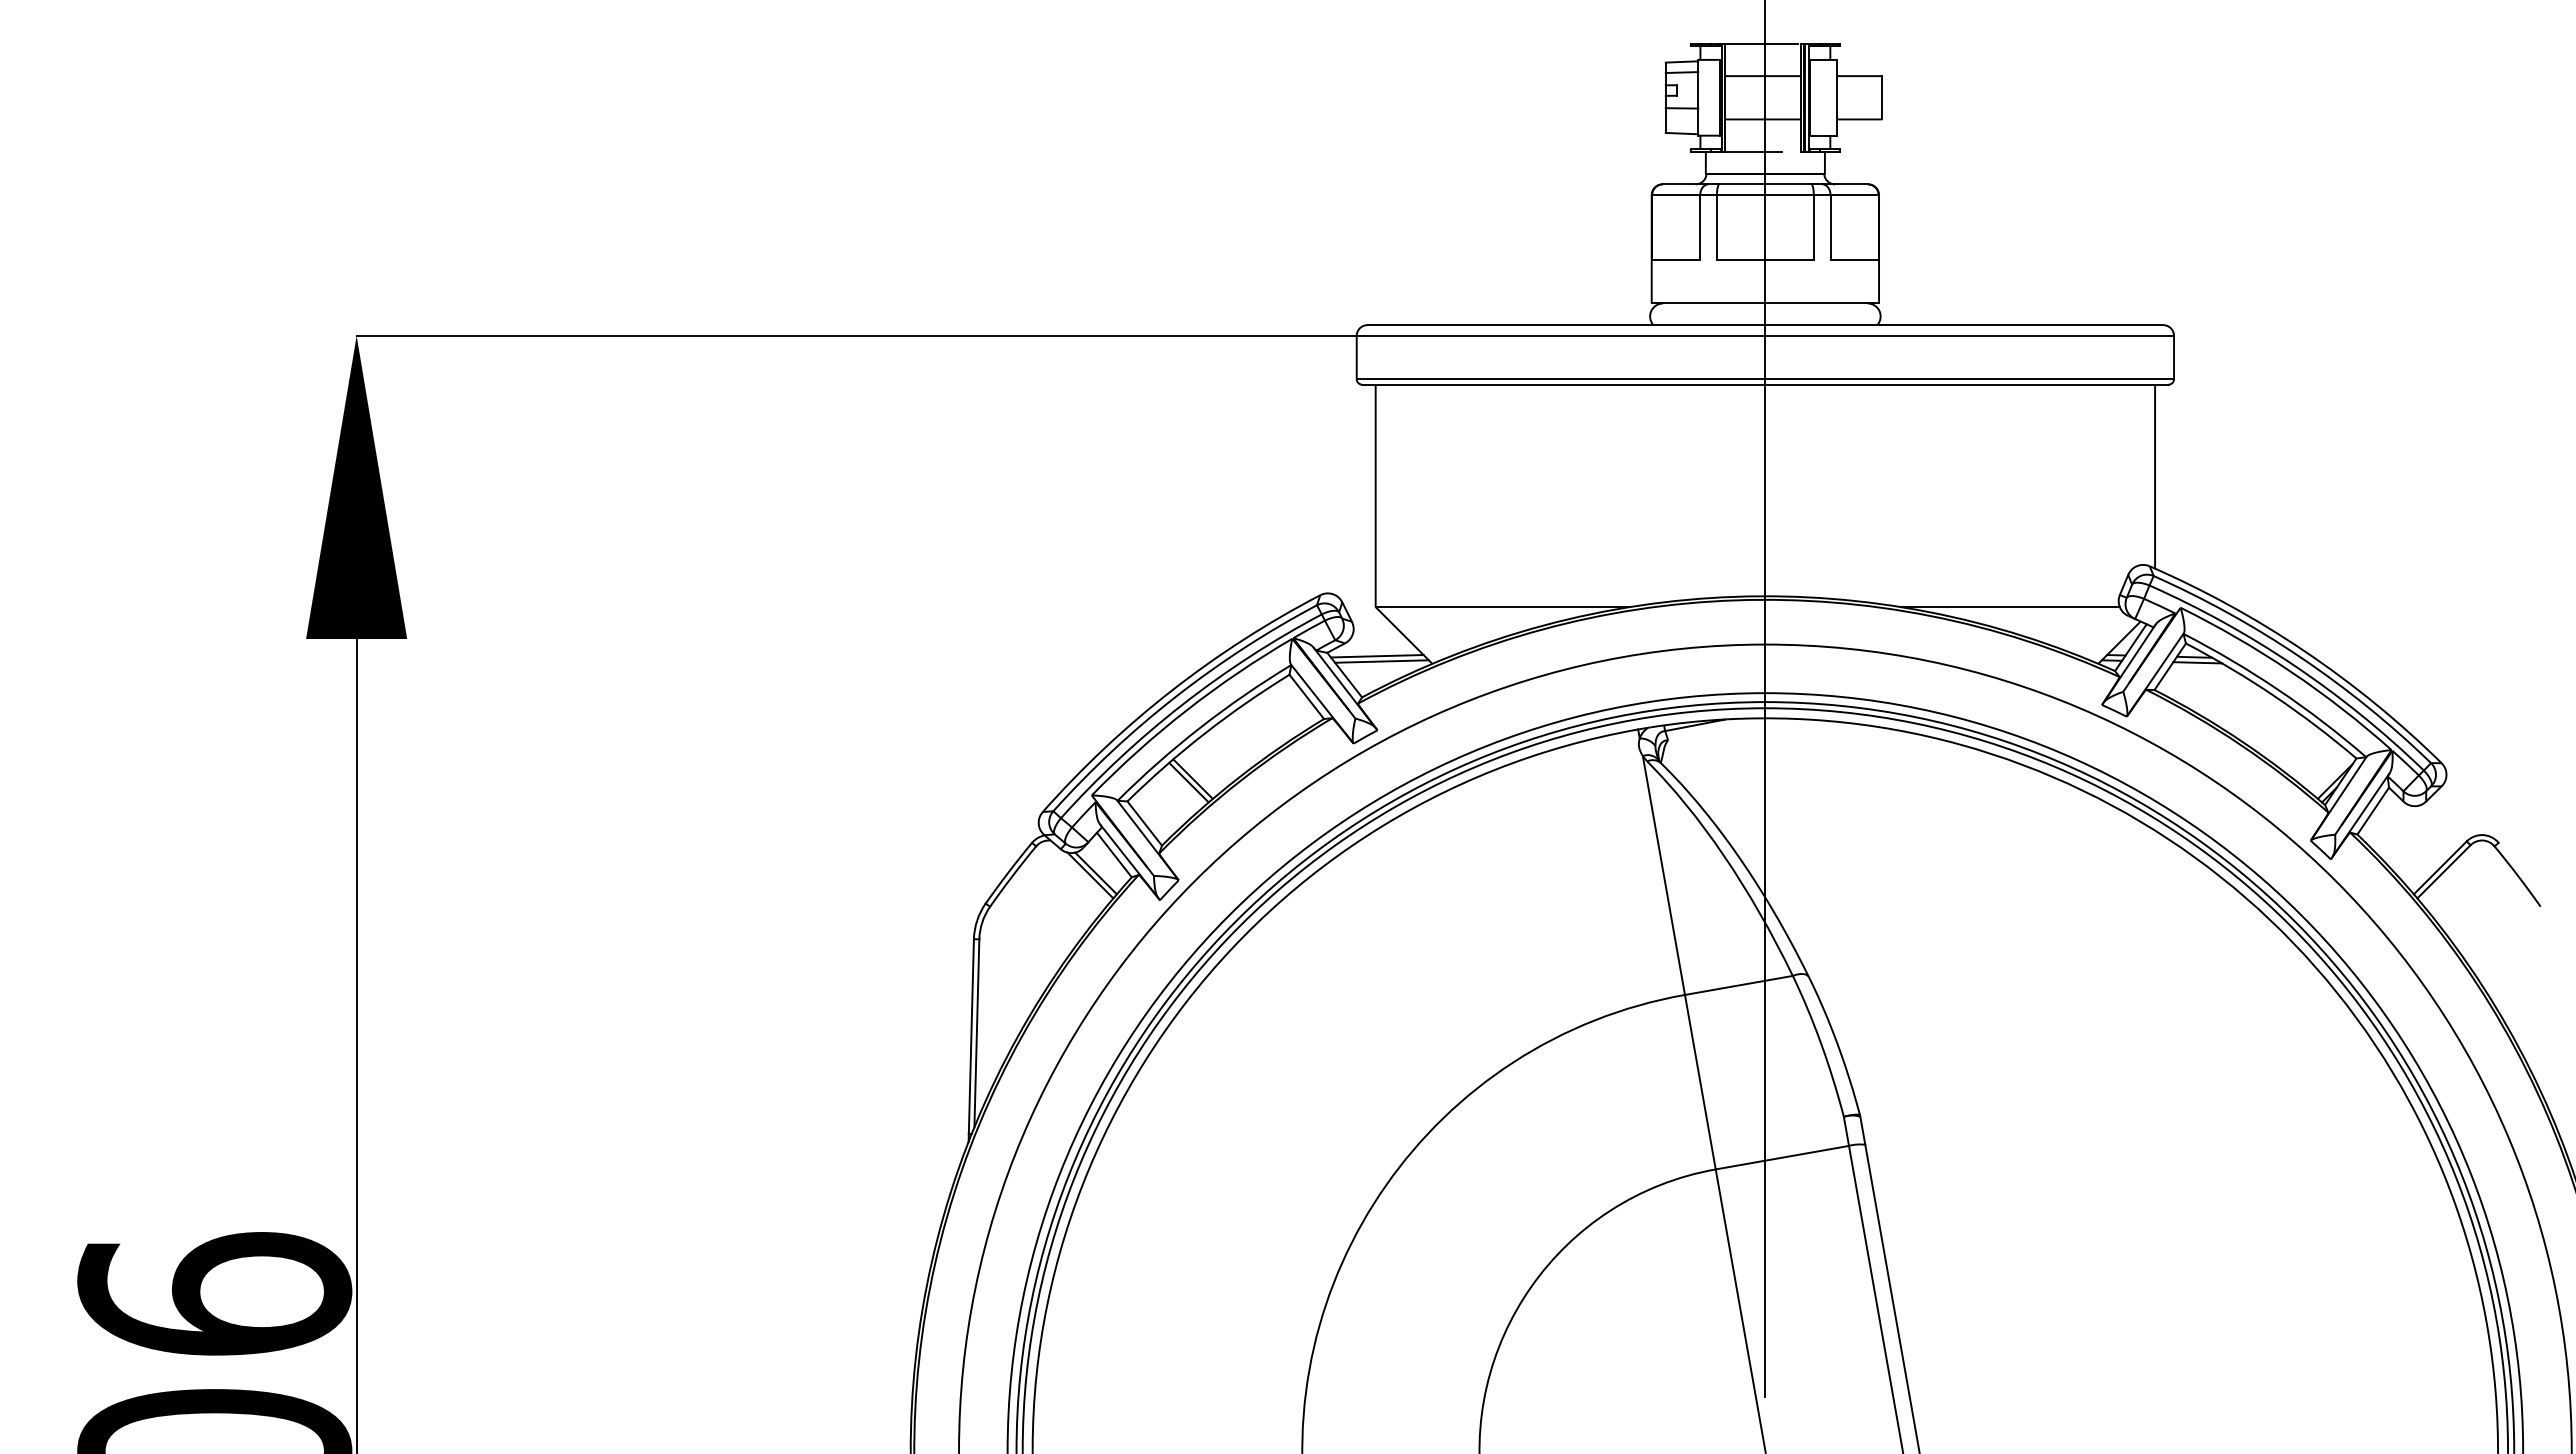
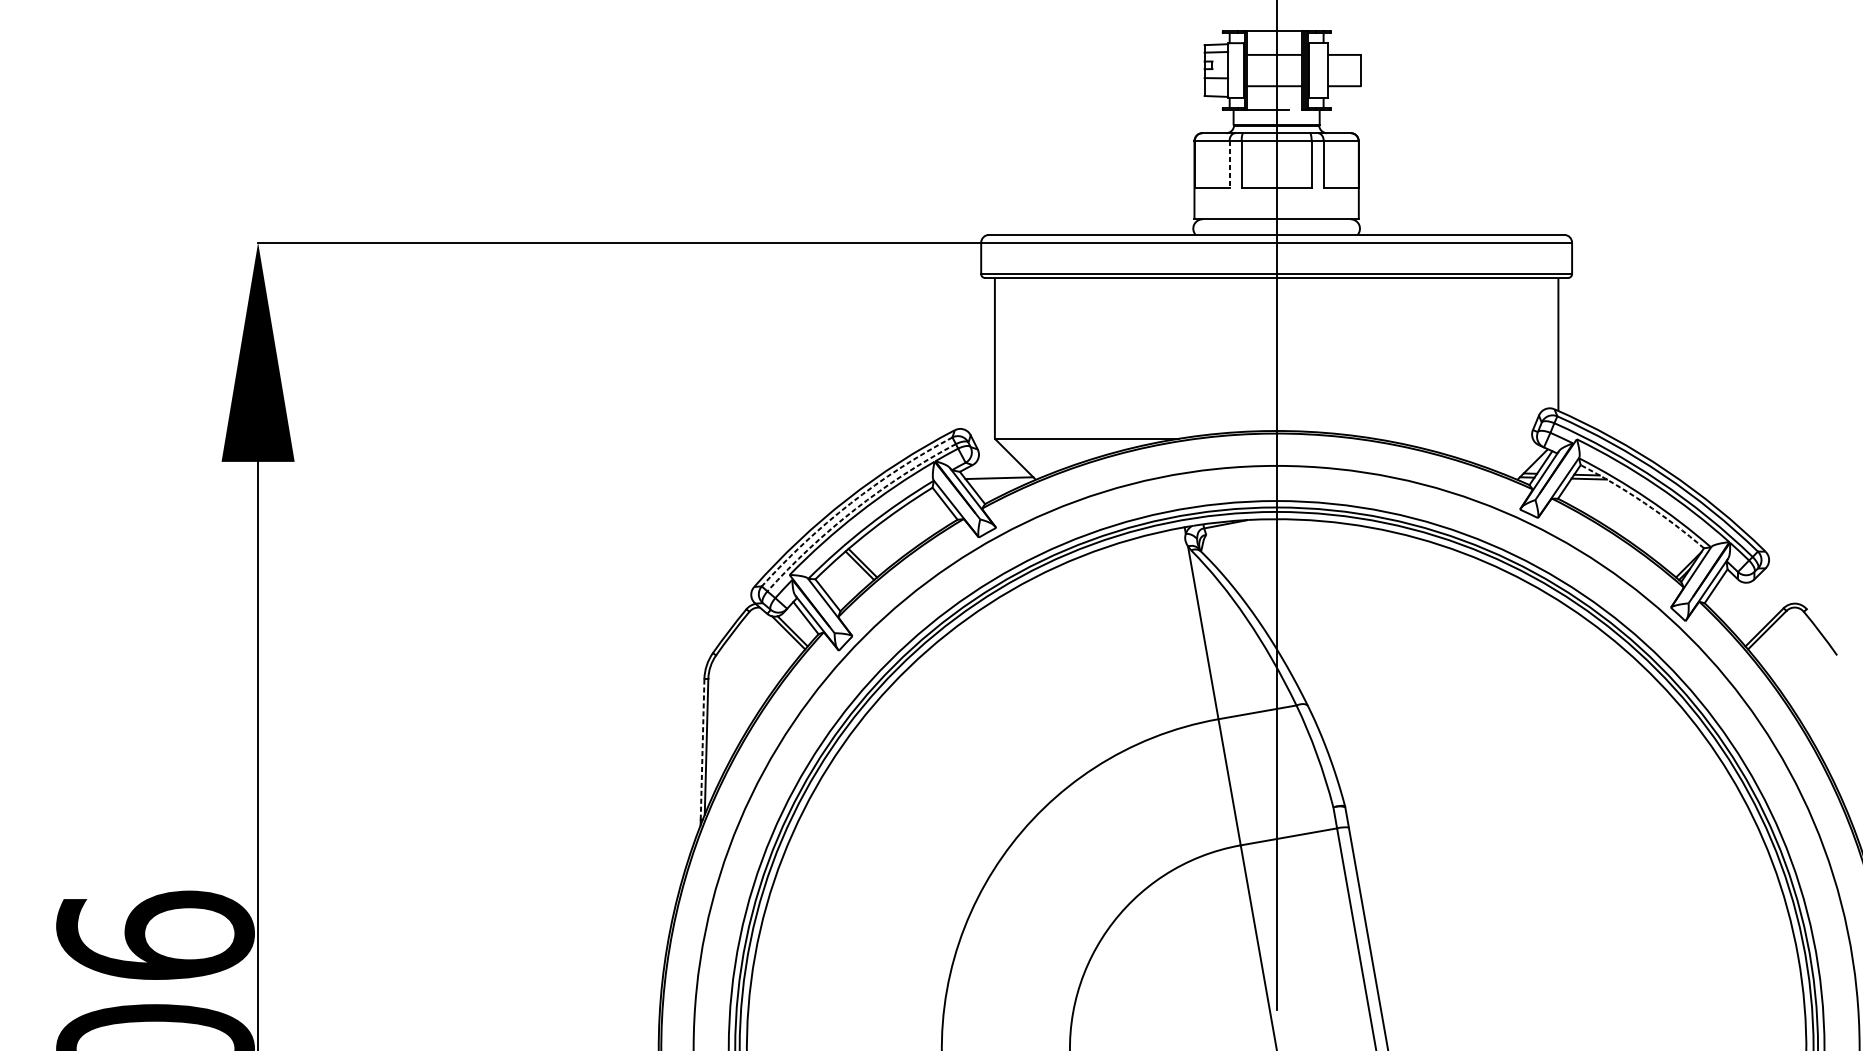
line: (1700, 228) -> (1229, 165), solid -> dashed
line: (2010, 607) -> (1453, 439), removed
line: (1376, 656) -> (995, 474), removed
arc: (1176, 696) -> (850, 503), solid -> dashed
arc: (2274, 696) -> (1644, 503), solid -> dashed
arc: (1182, 704) -> (855, 509), solid -> dashed
line: (971, 1036) -> (702, 749), solid -> dashed

